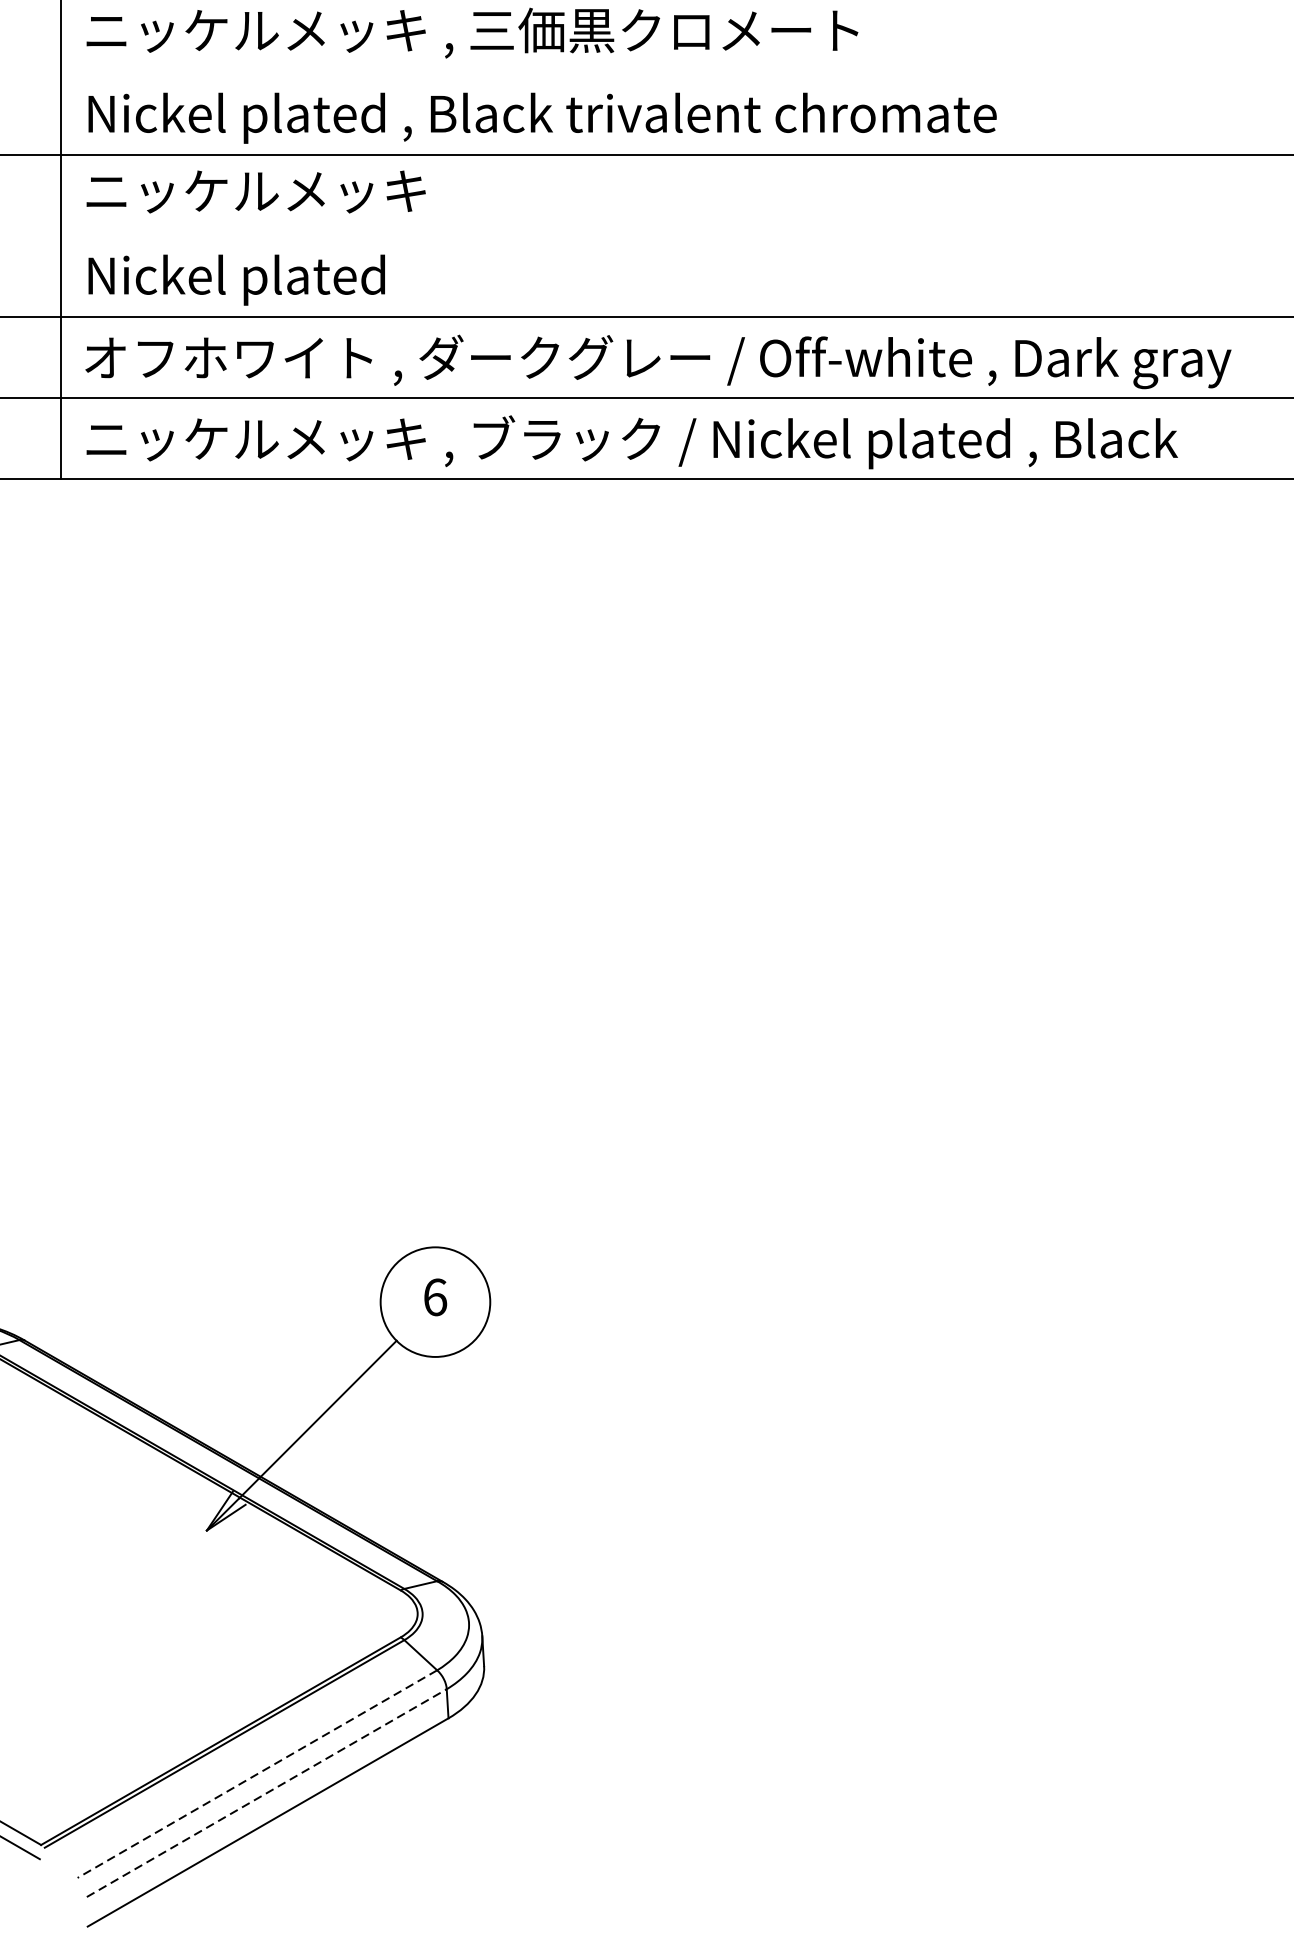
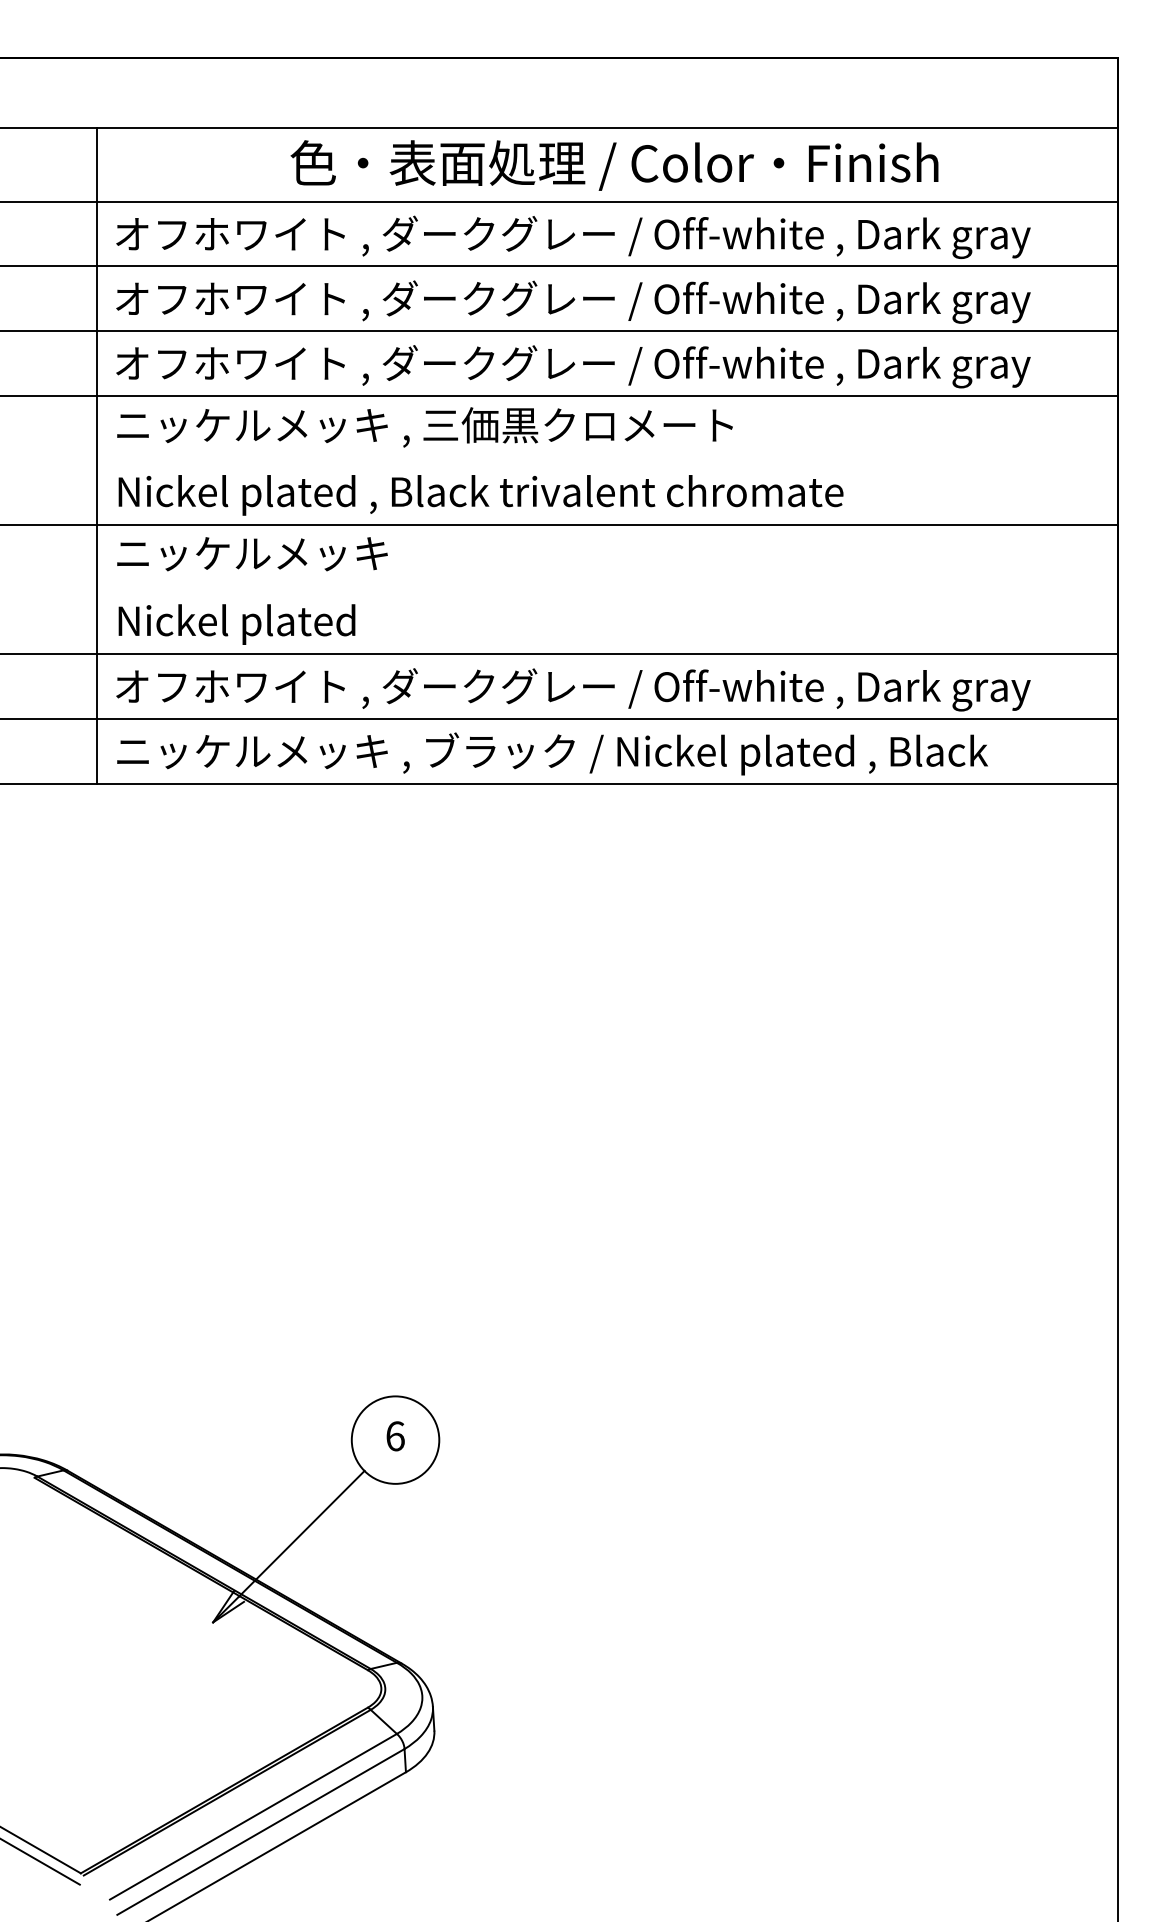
line: (257, 1773) -> (253, 1816), dashed -> solid
line: (266, 1792) -> (260, 1831), dashed -> solid

